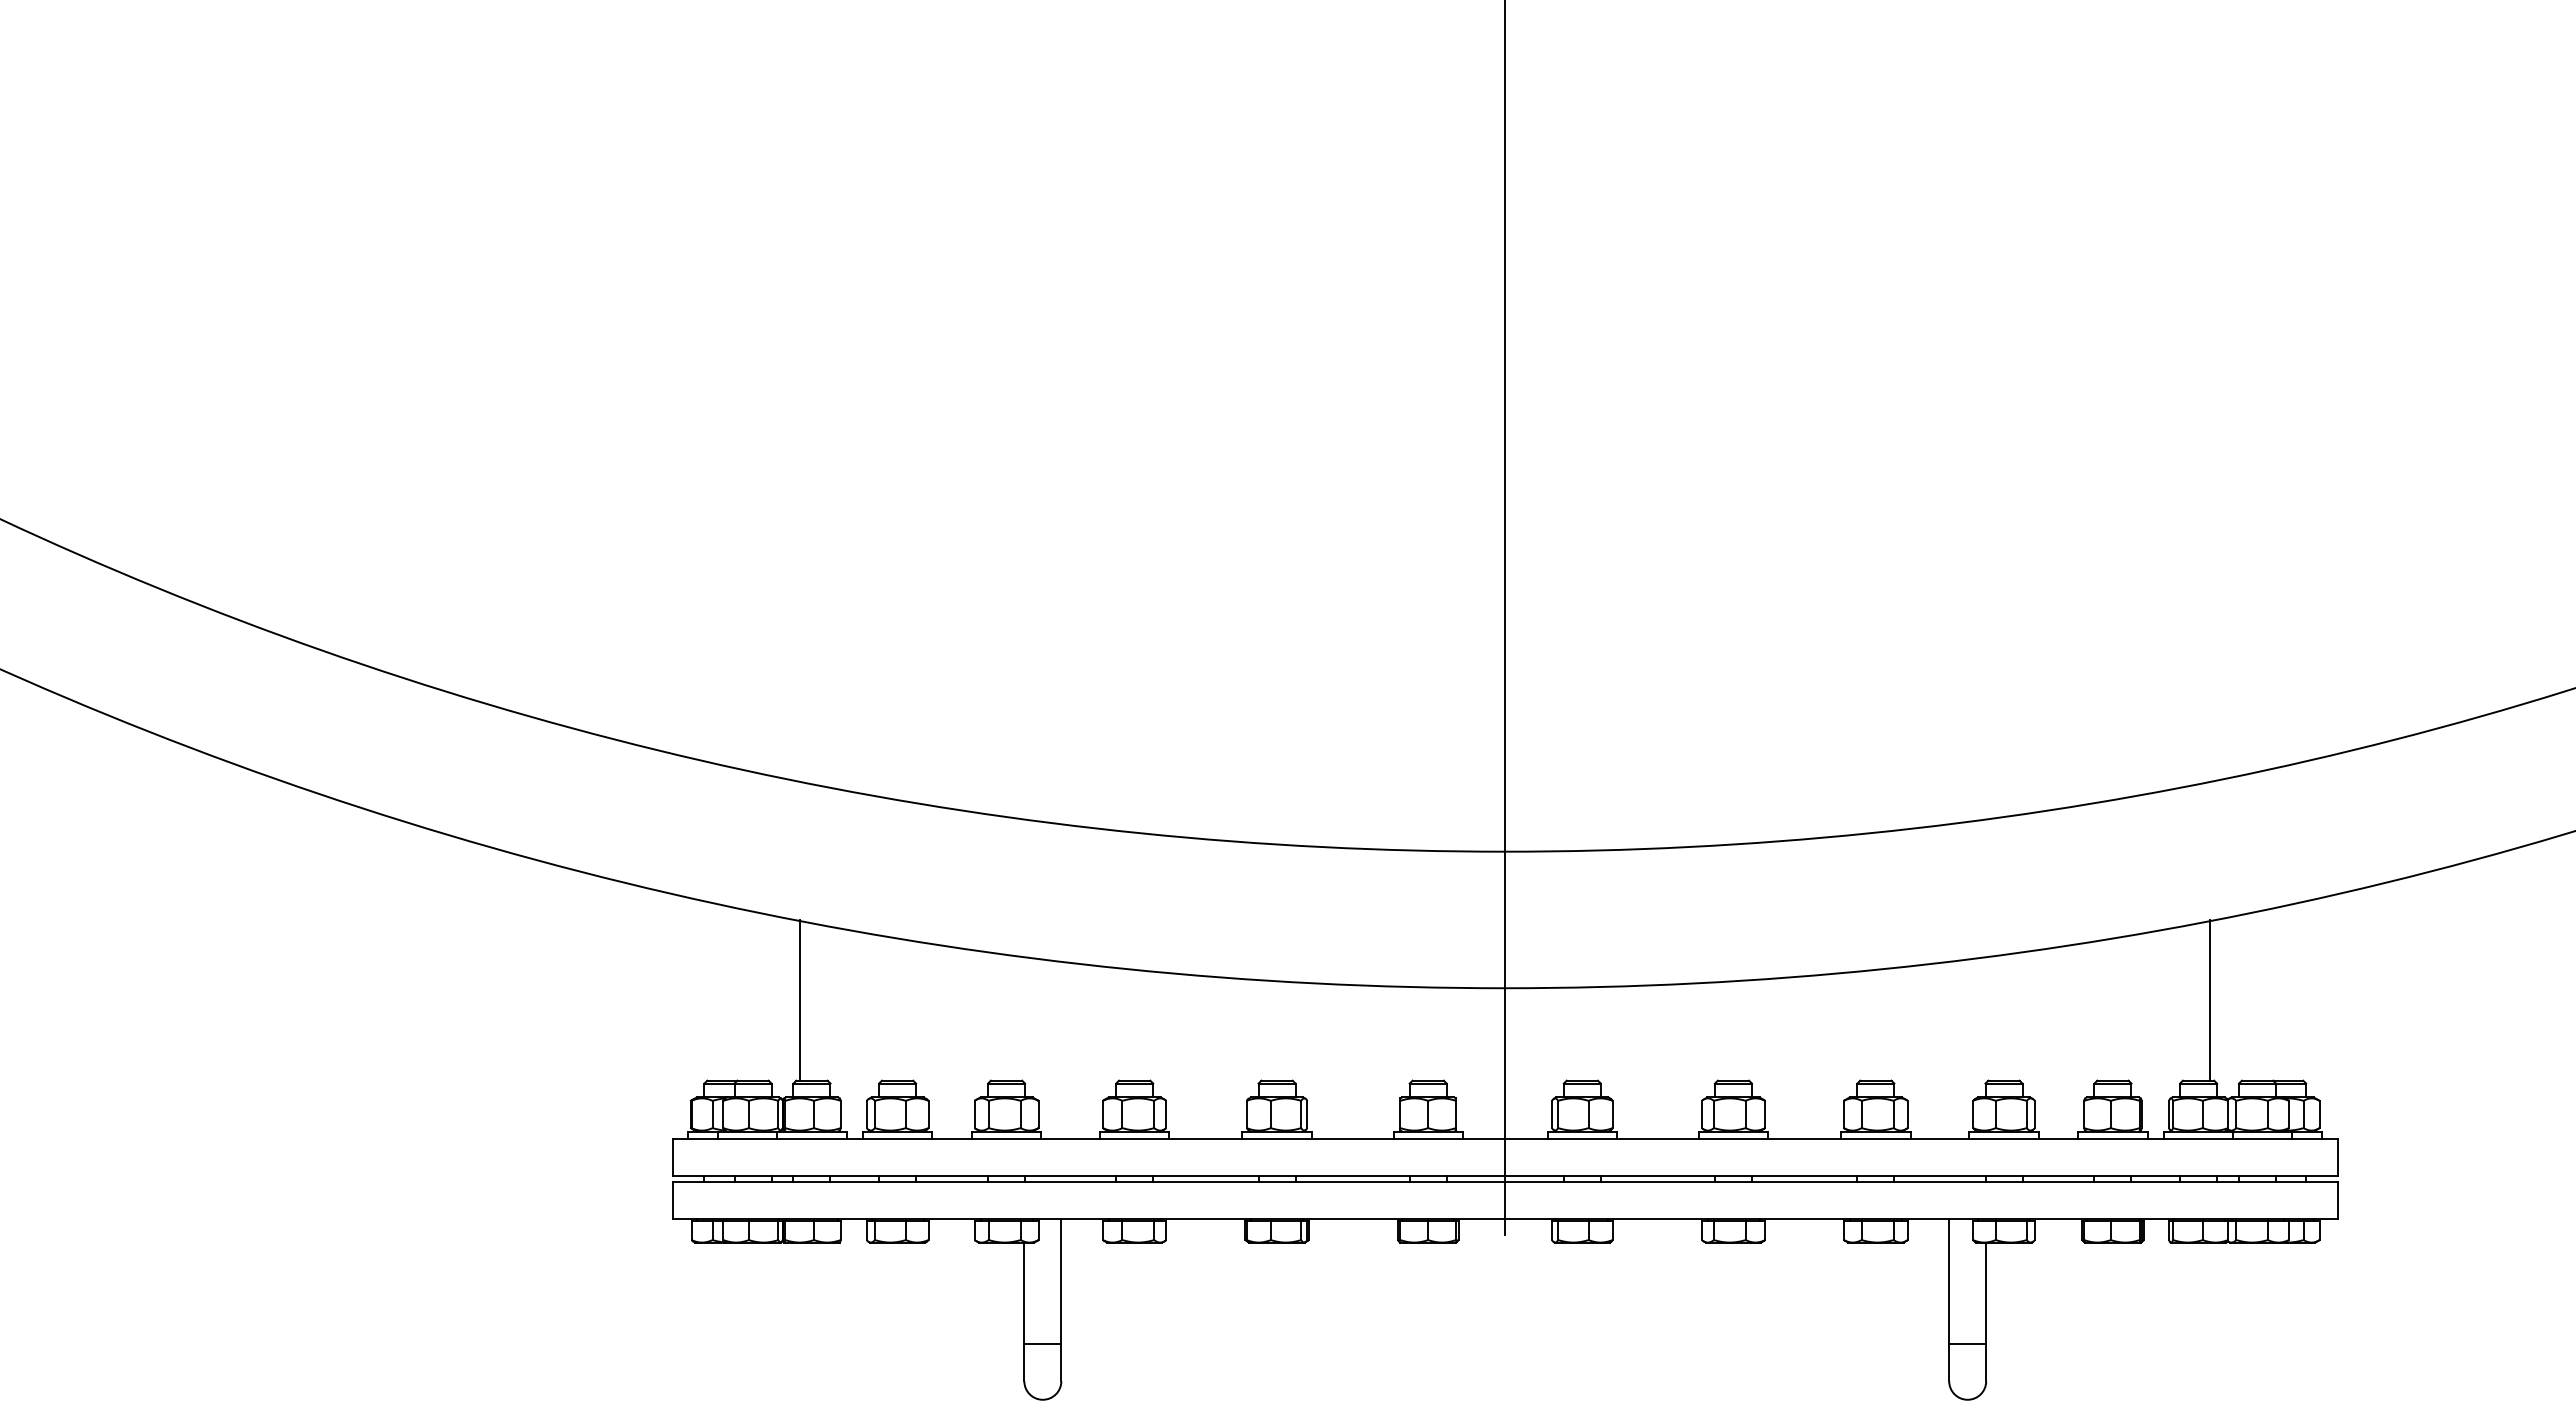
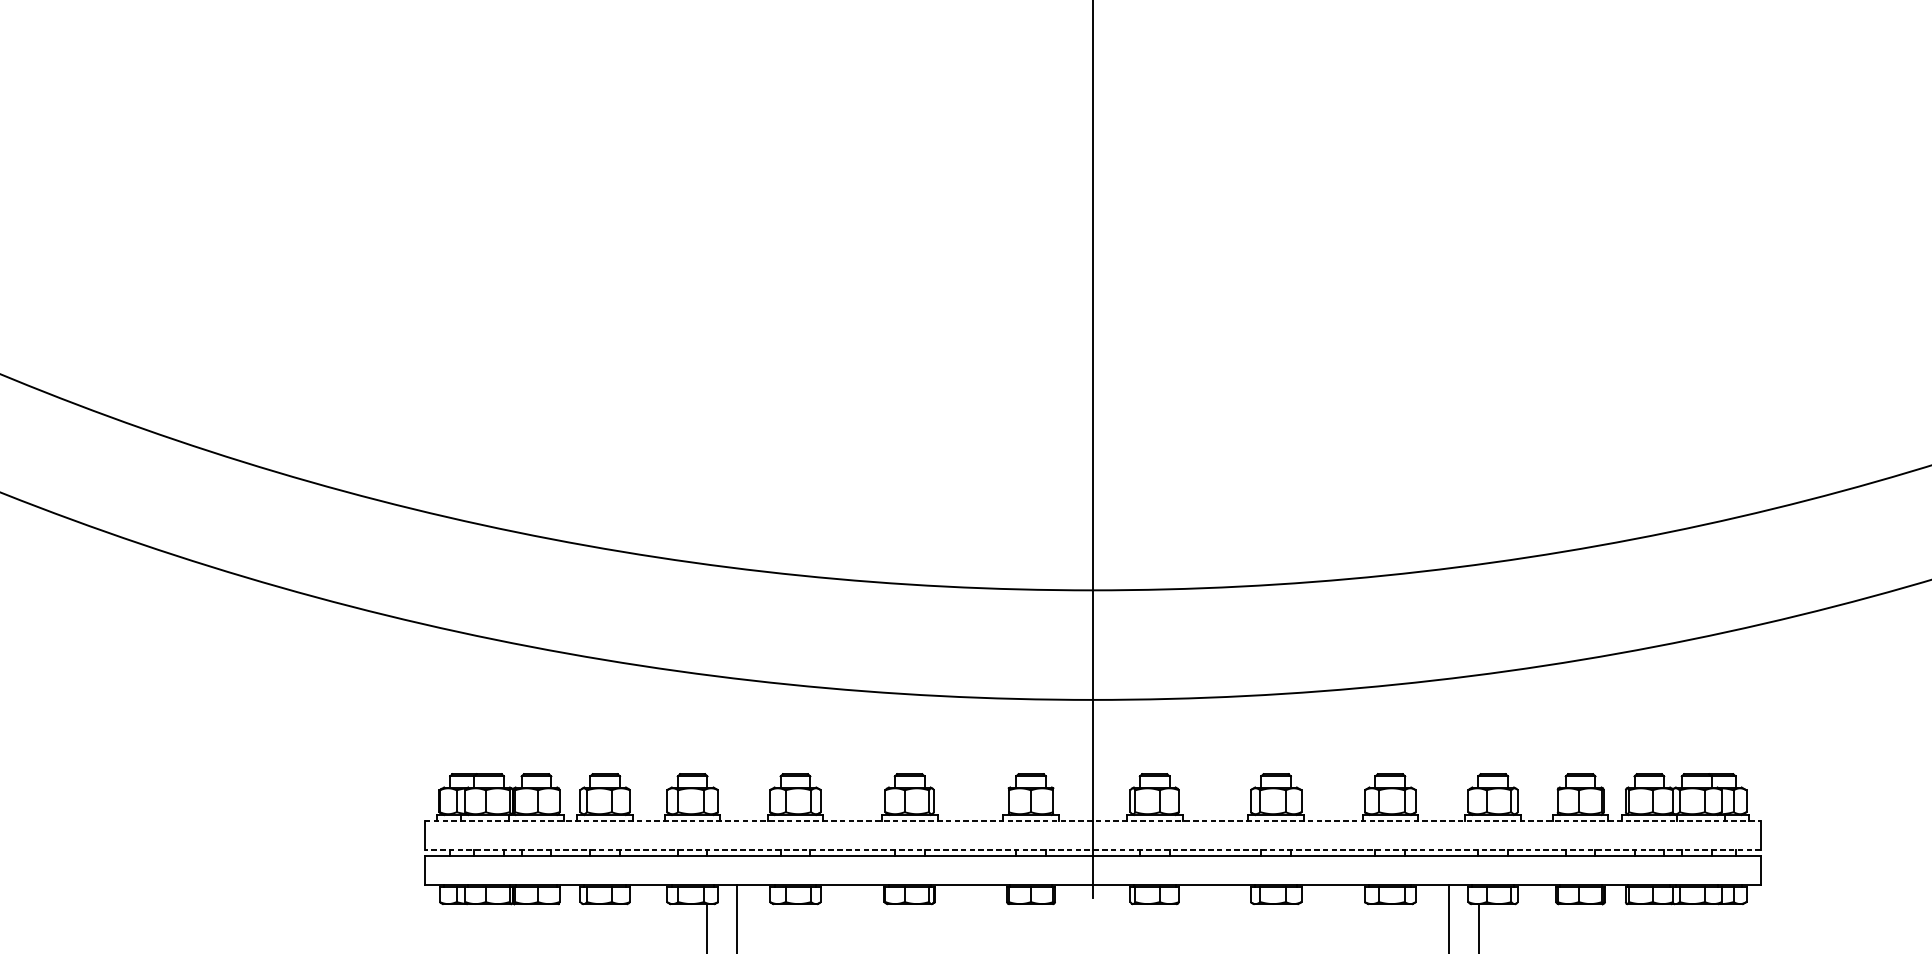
line: (800, 1000) -> (527, 709), removed
line: (2210, 1000) -> (1658, 709), removed
line: (1505, 1138) -> (1093, 820), solid -> dashed
line: (1504, 1175) -> (1092, 850), solid -> dashed

